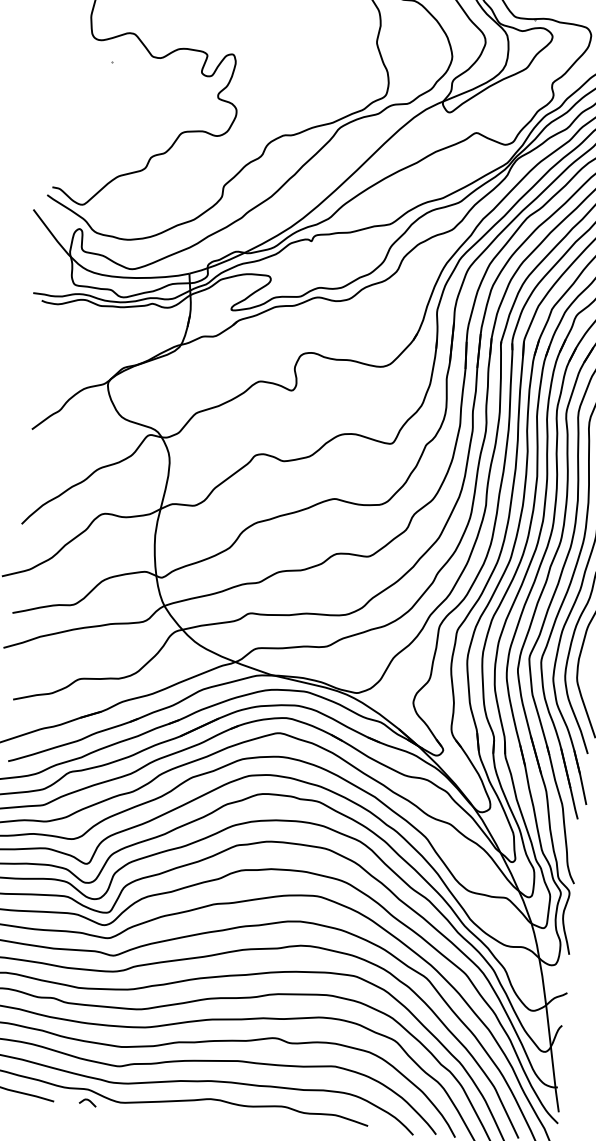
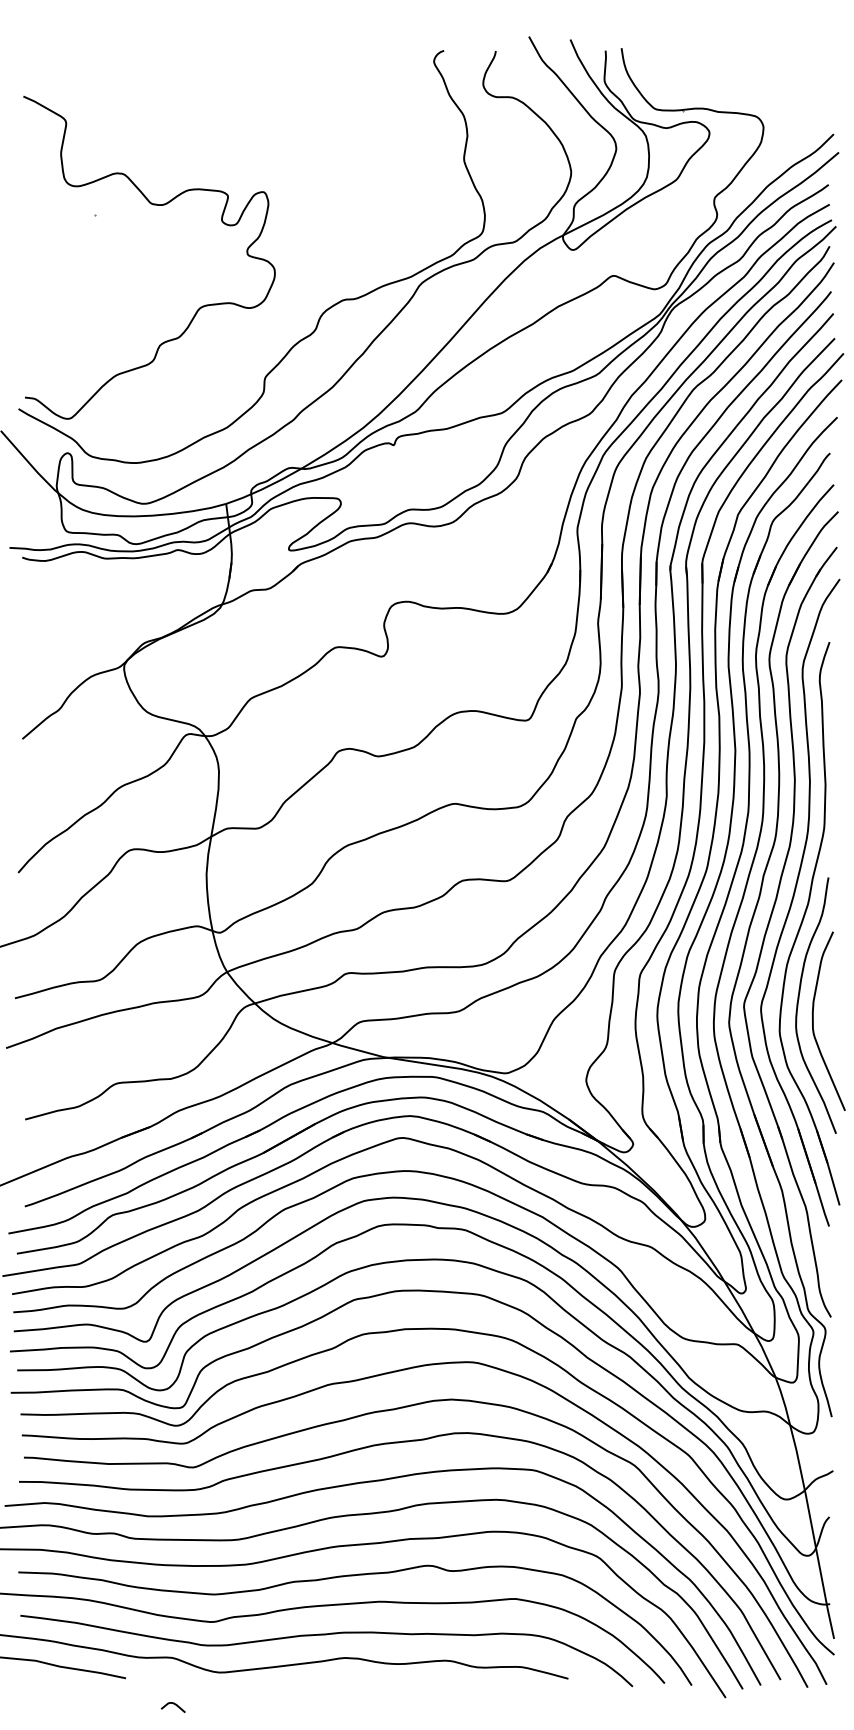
curve: (88, 1100) -> (173, 1704), moved

